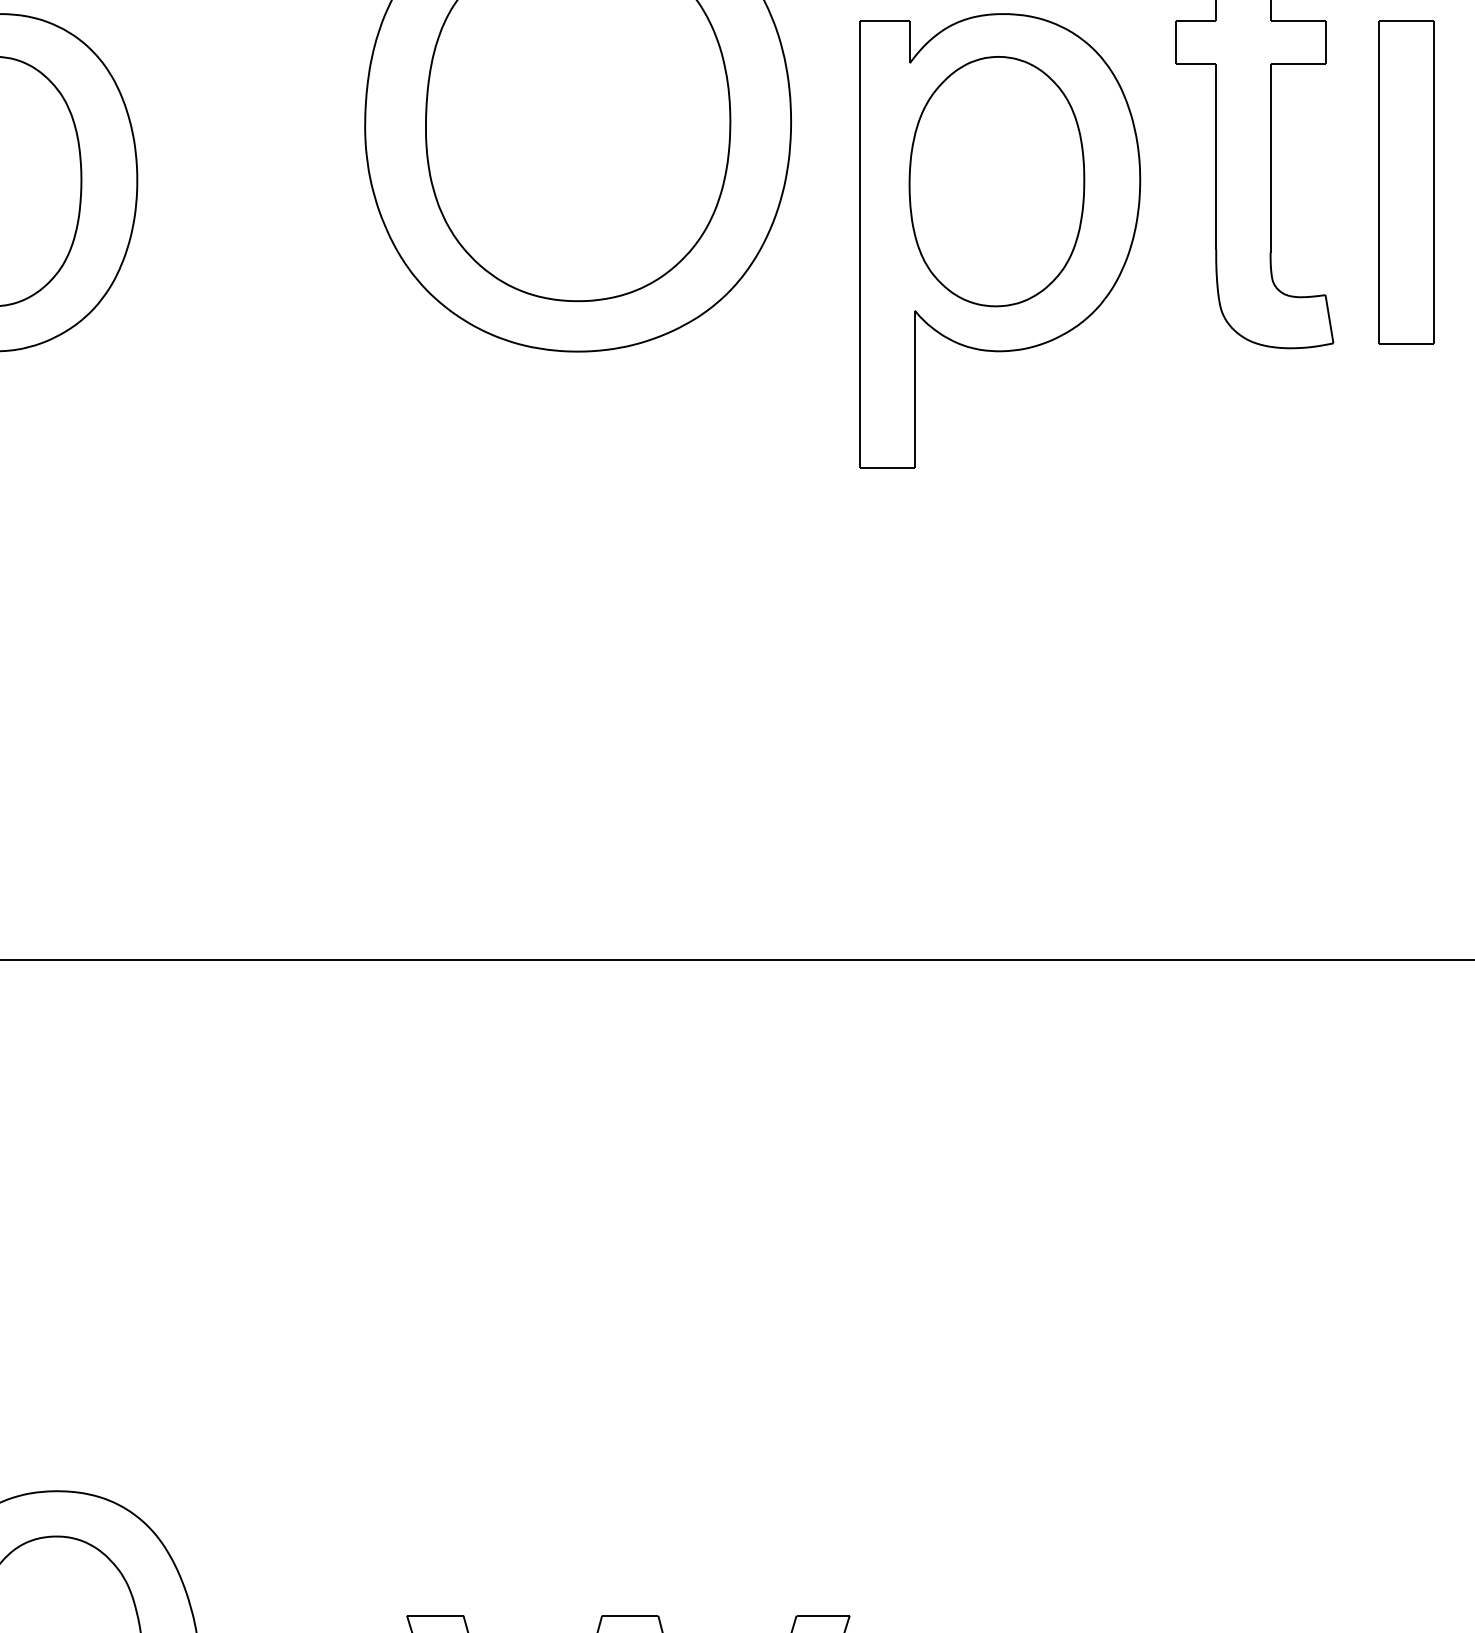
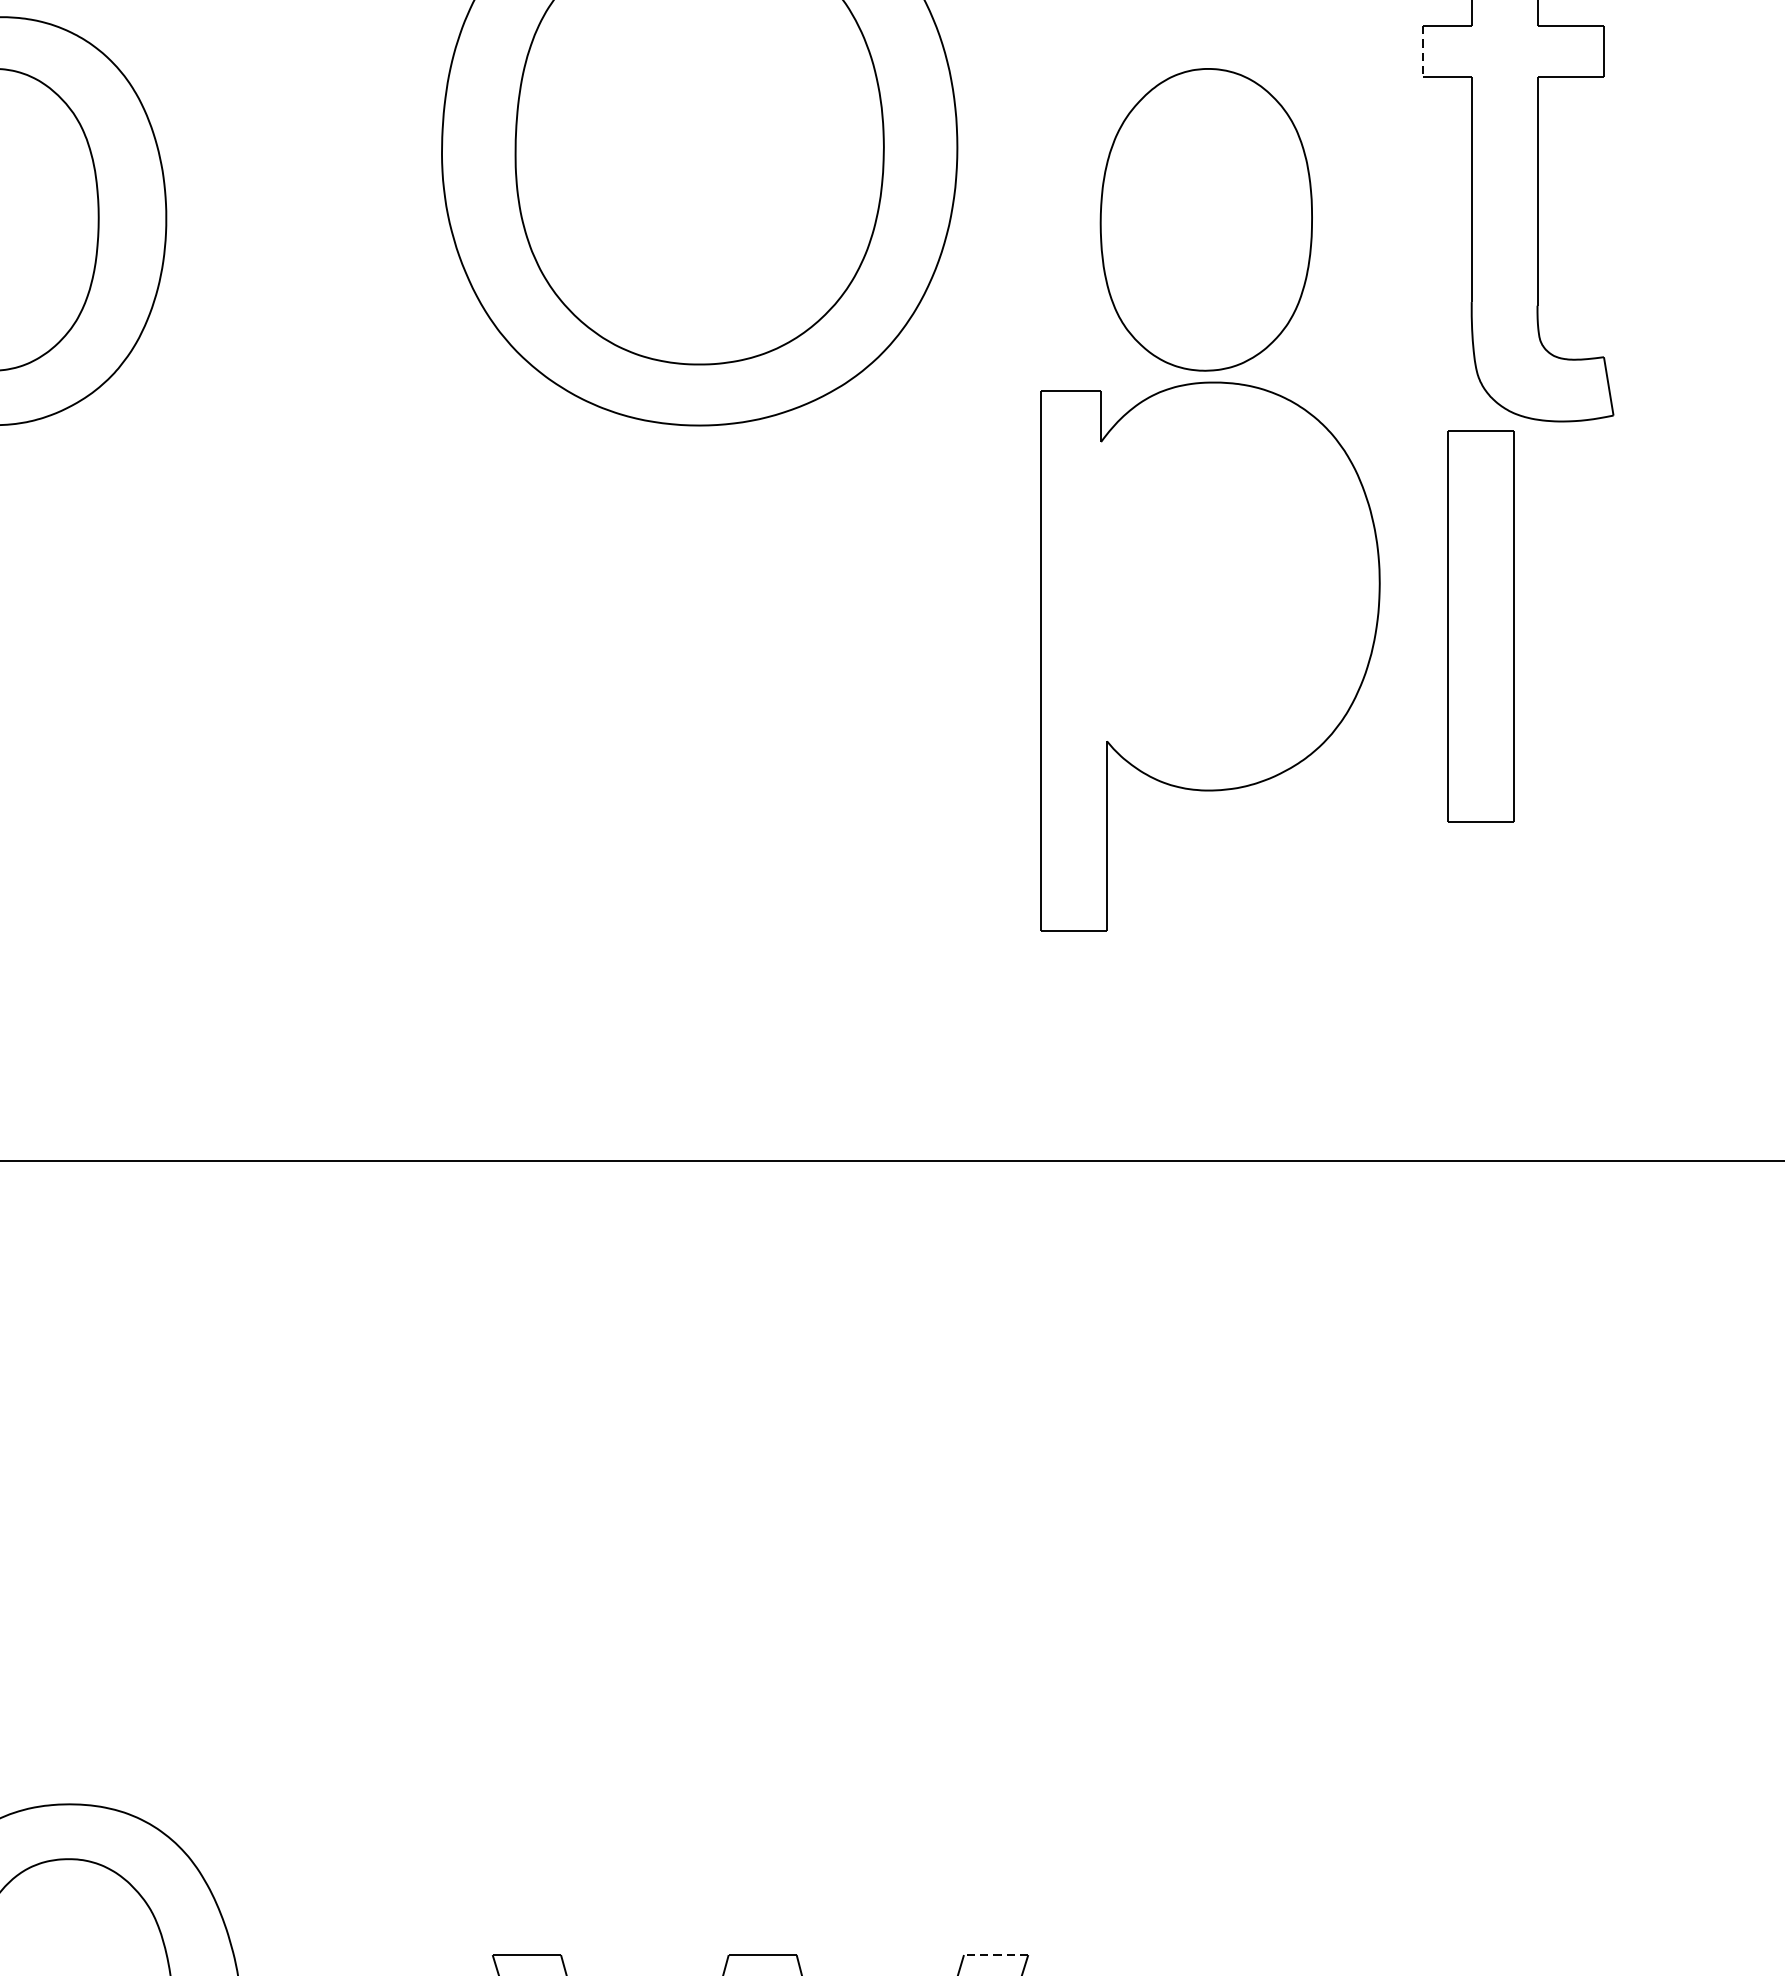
line: (1176, 43) -> (1423, 52), solid -> dashed
part: (1406, 182) -> (1480, 626), moved
part: (1000, 240) -> (1210, 656), moved
line: (823, 1615) -> (996, 1954), solid -> dashed

